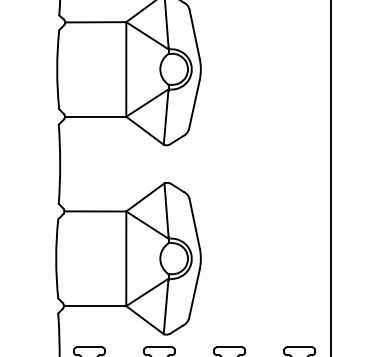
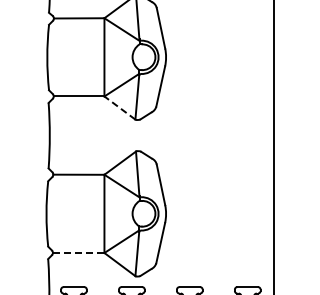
line: (144, 130) -> (119, 107), solid -> dashed
line: (94, 305) -> (78, 252), solid -> dashed

